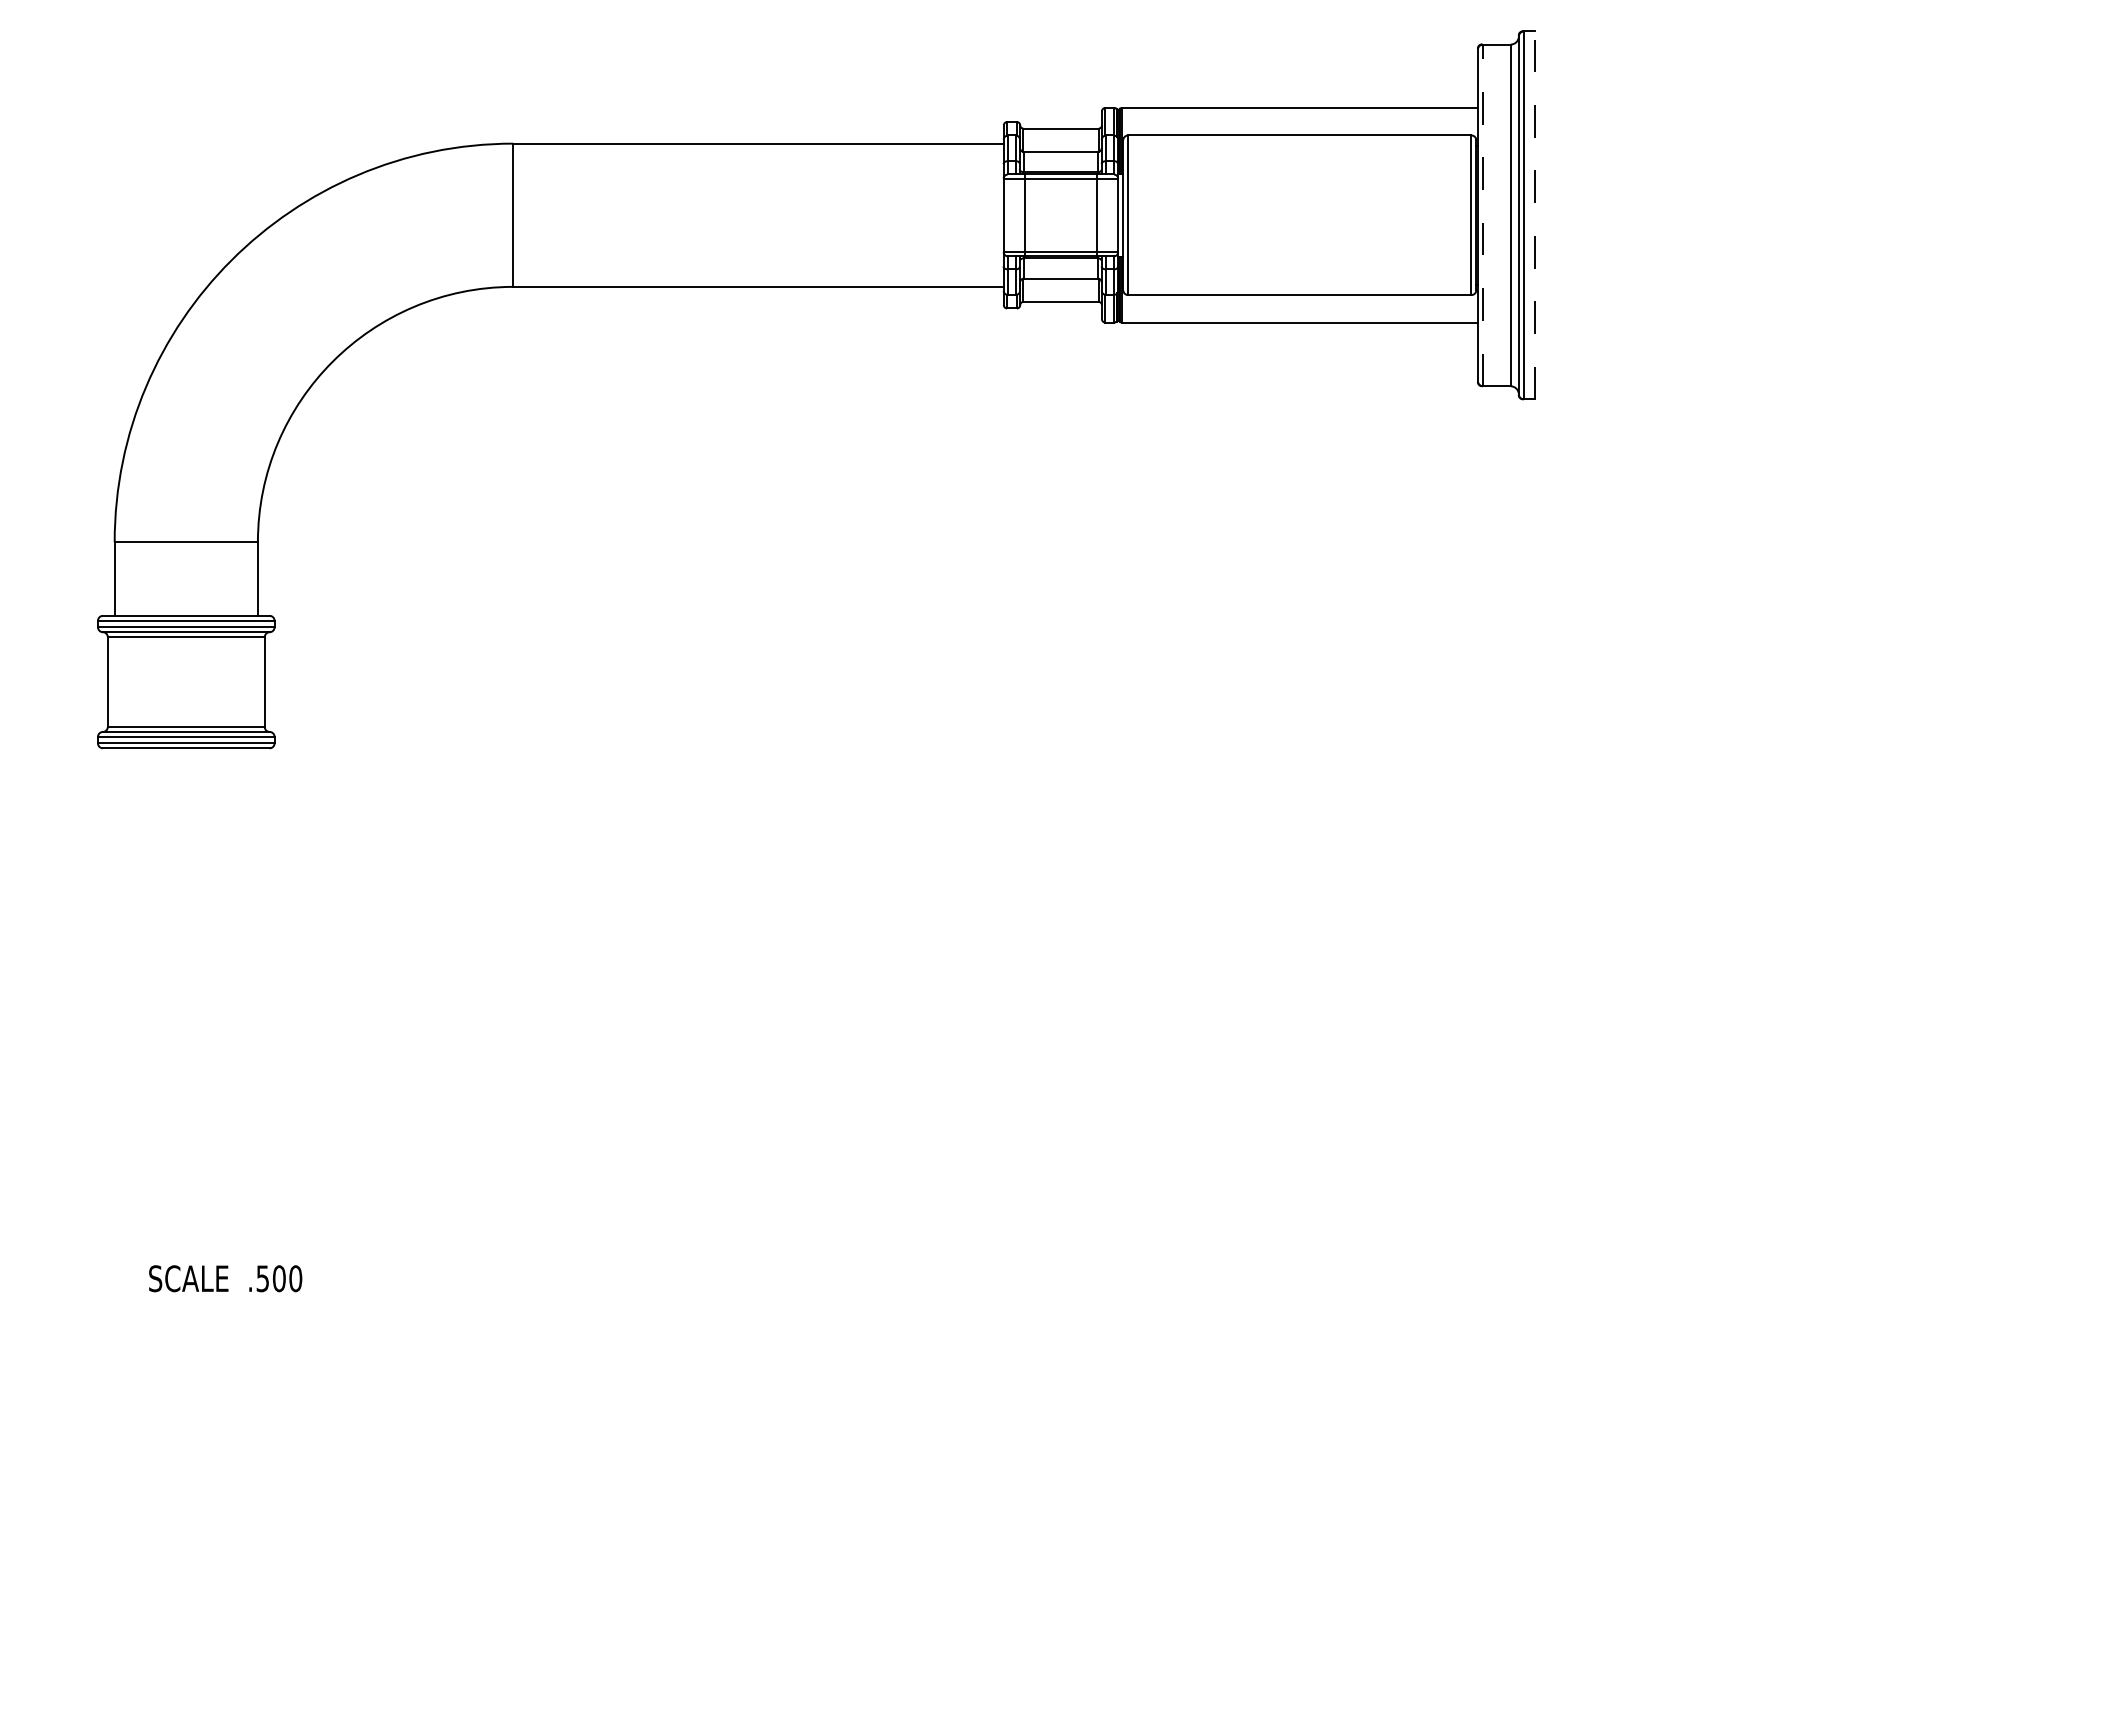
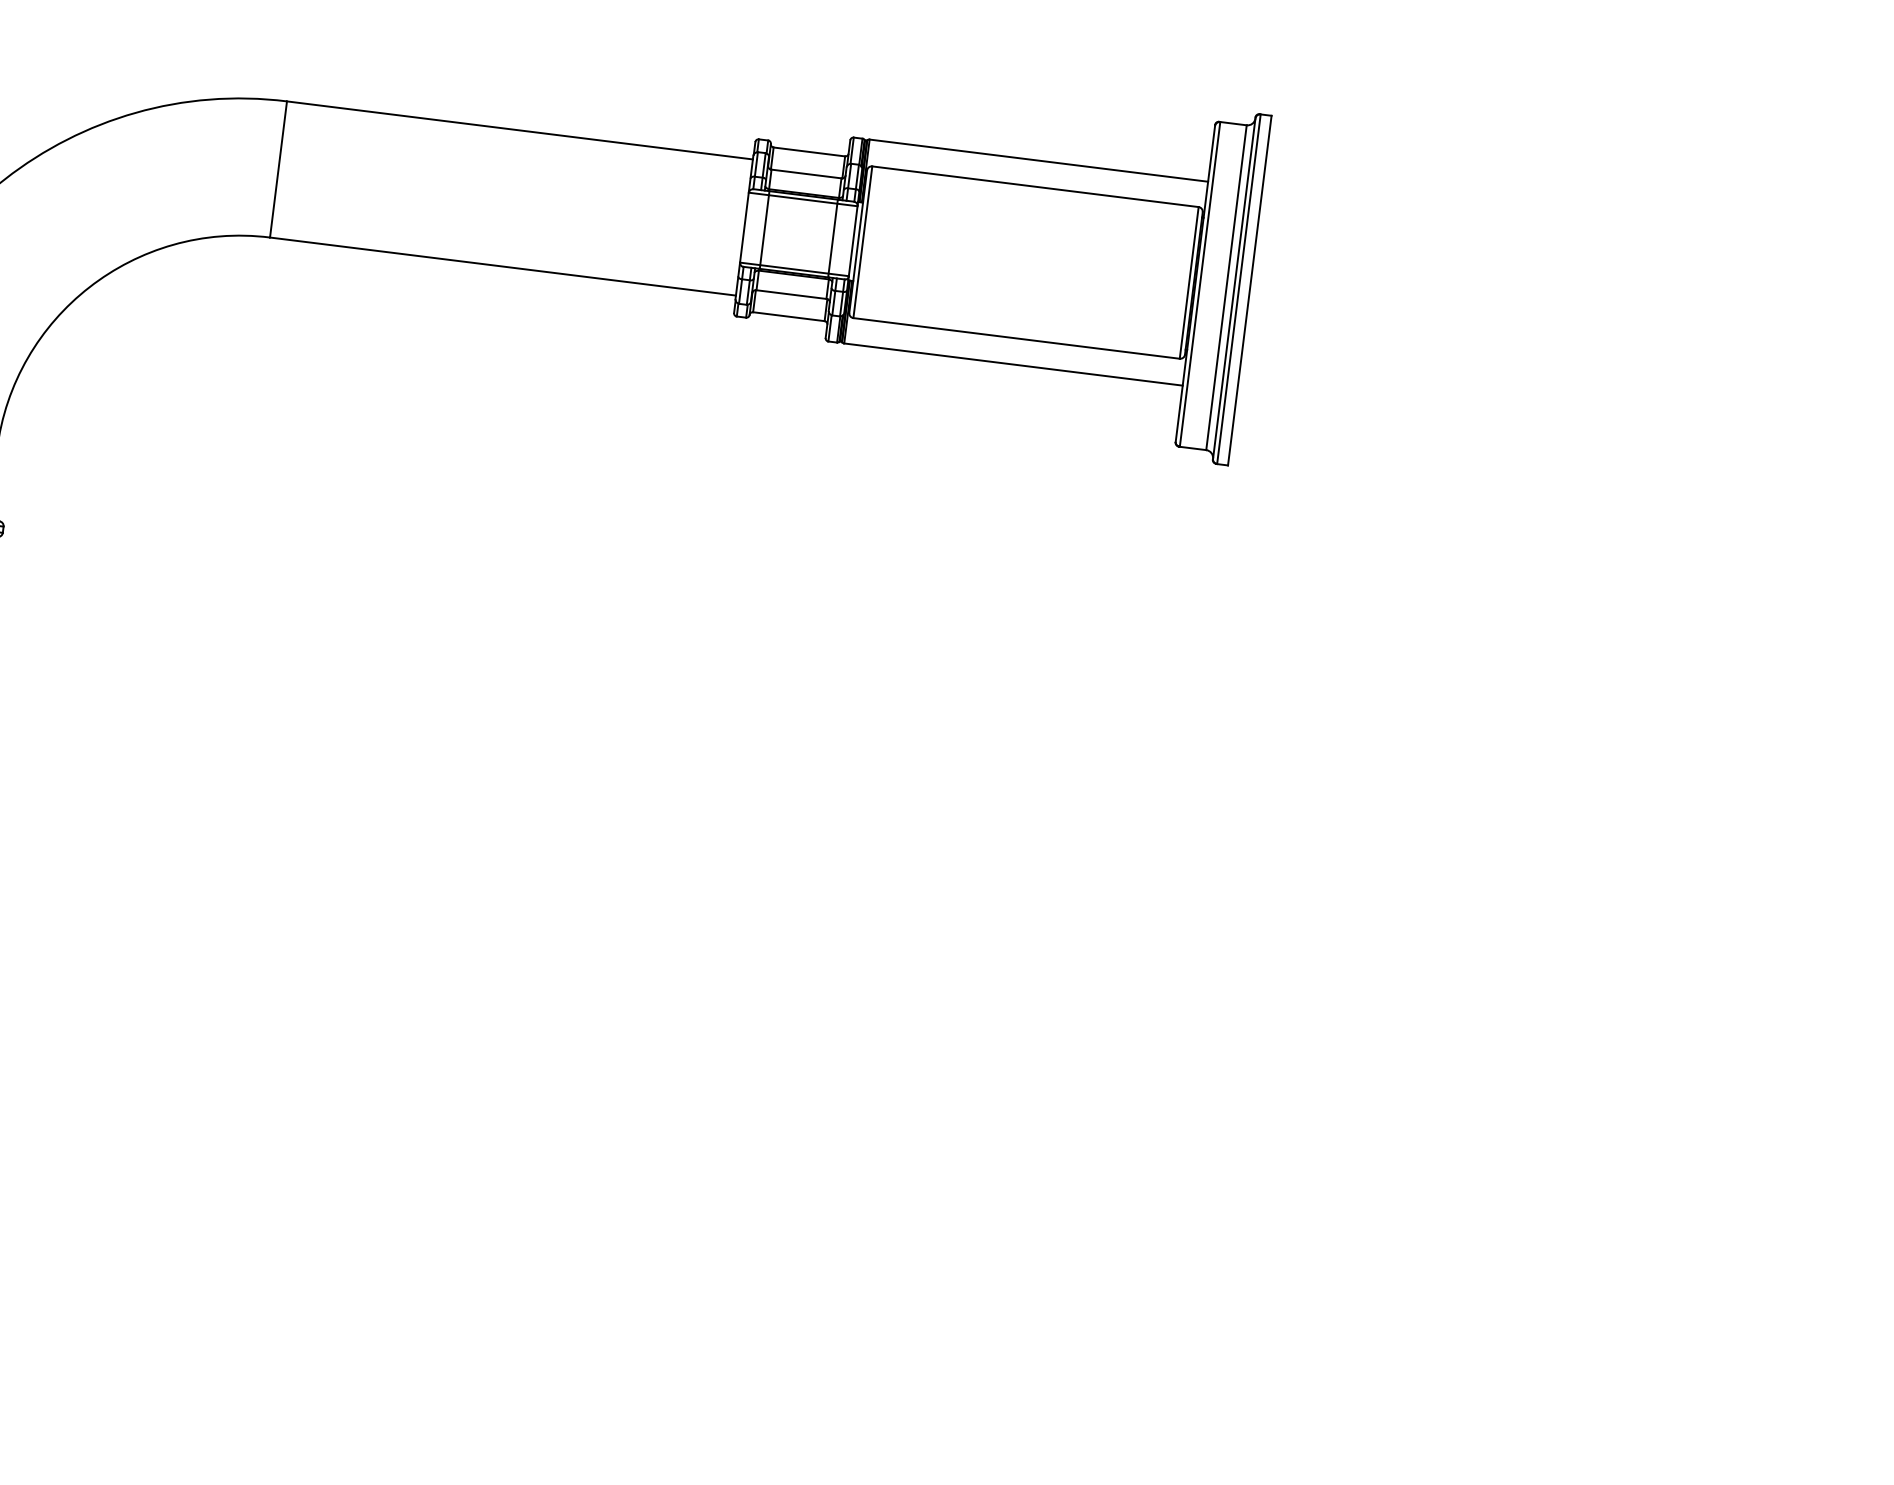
line: (1482, 215) -> (1199, 284), dashed -> solid
line: (1535, 215) -> (1250, 290), dashed -> solid

